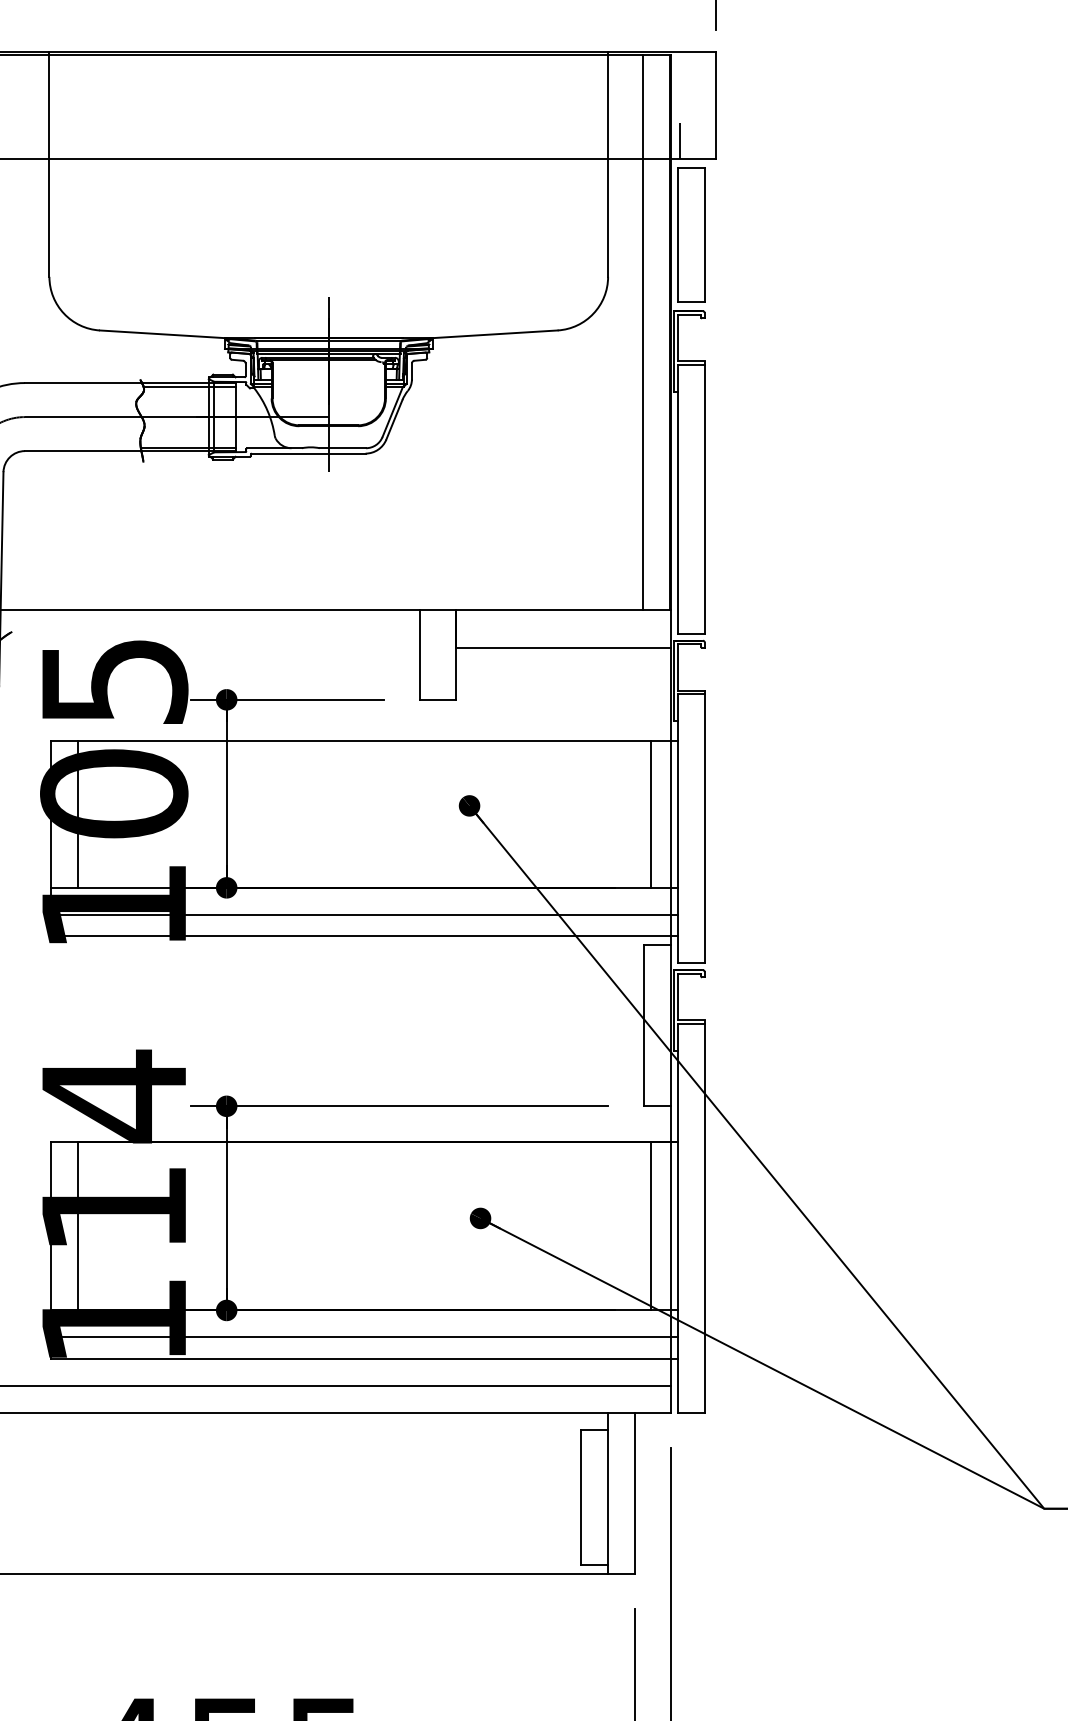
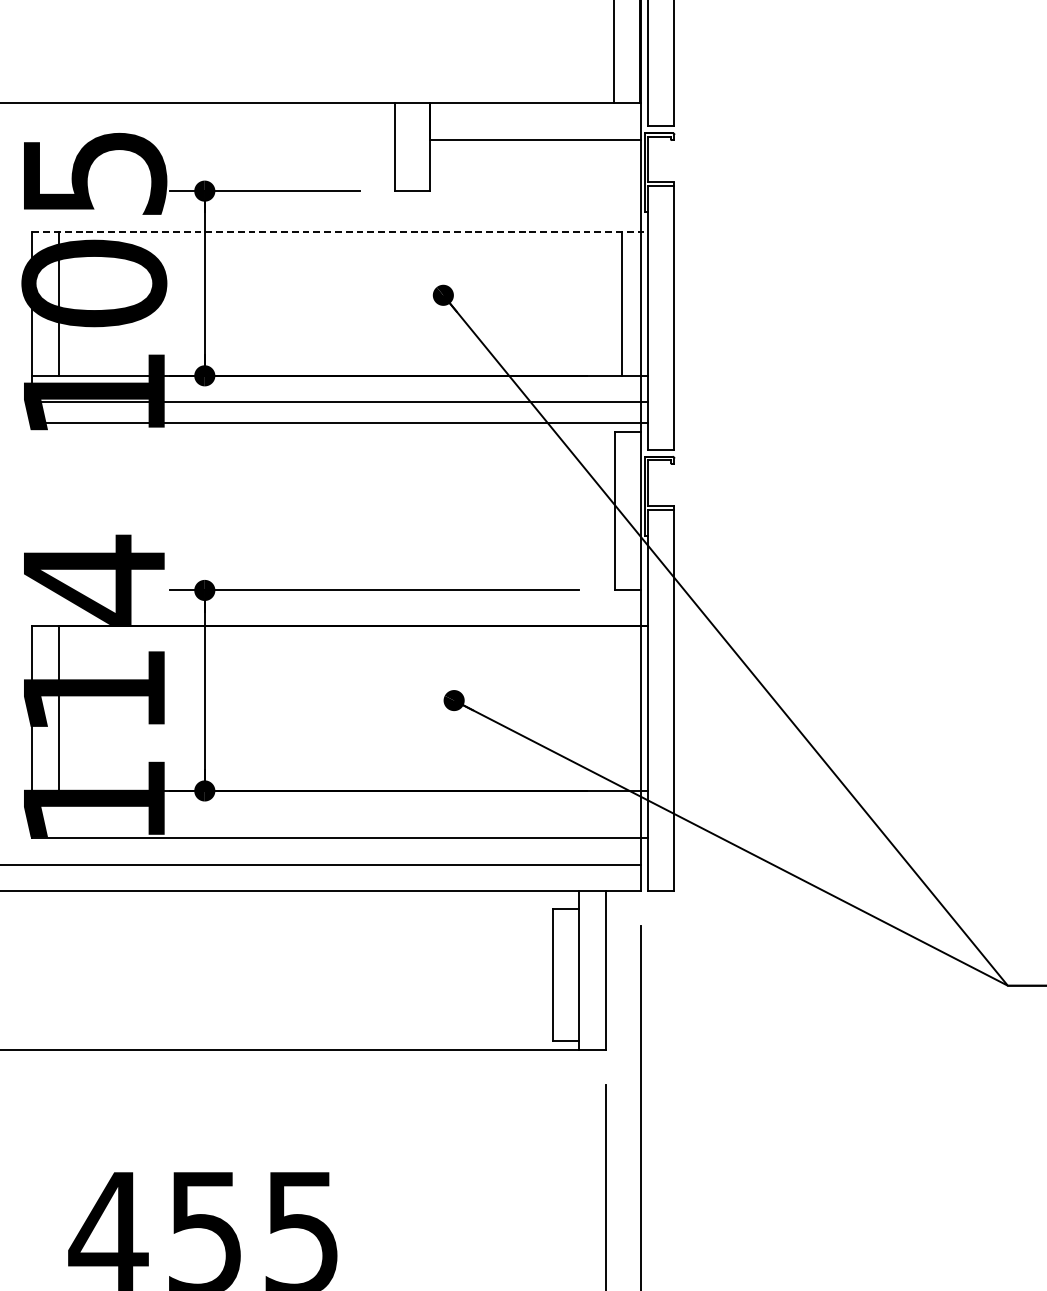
line: (365, 741) -> (341, 232), solid -> dashed
line: (651, 1226) -> (622, 708), removed
line: (364, 1337) -> (340, 817), removed

